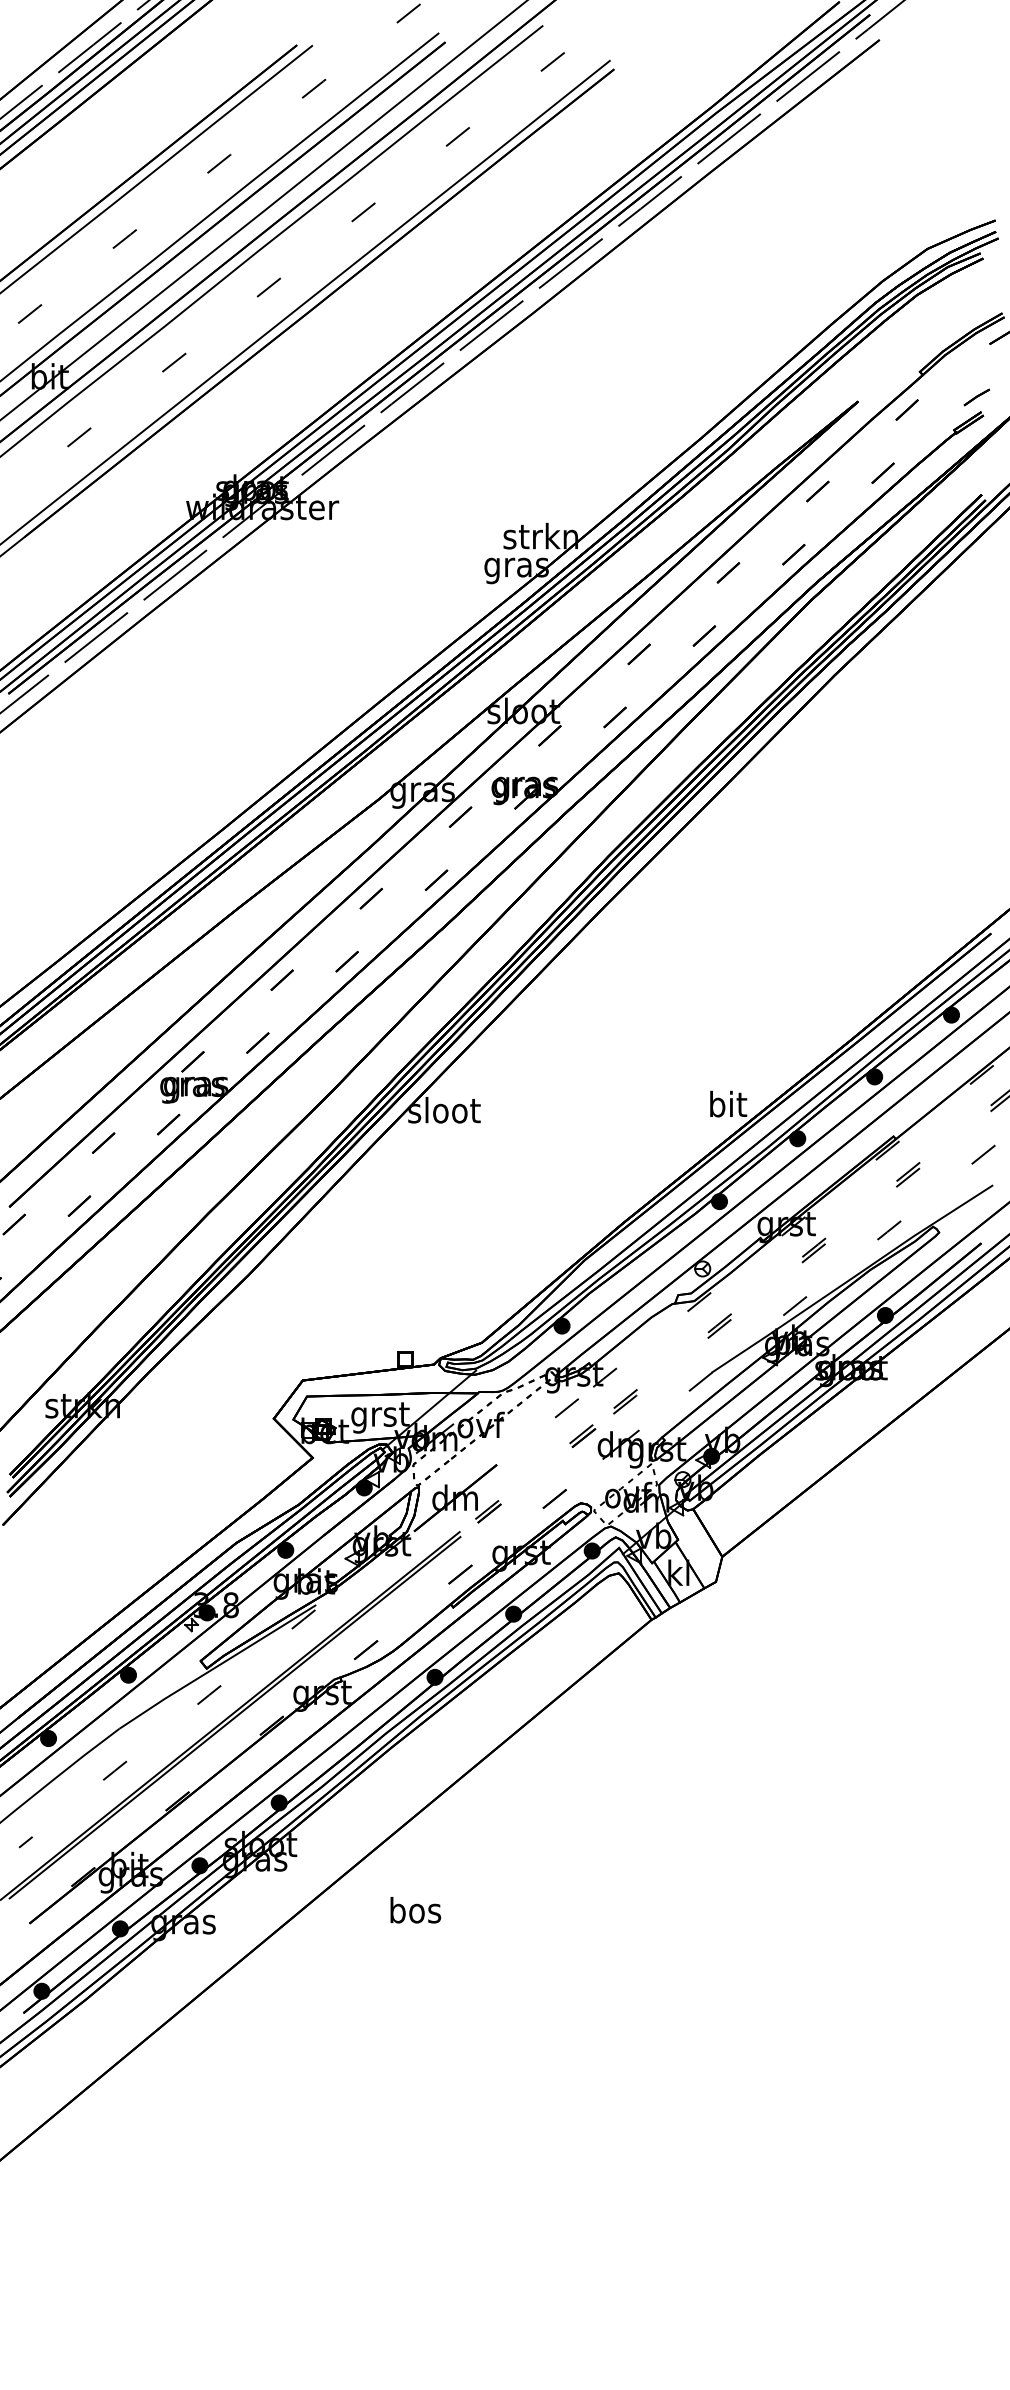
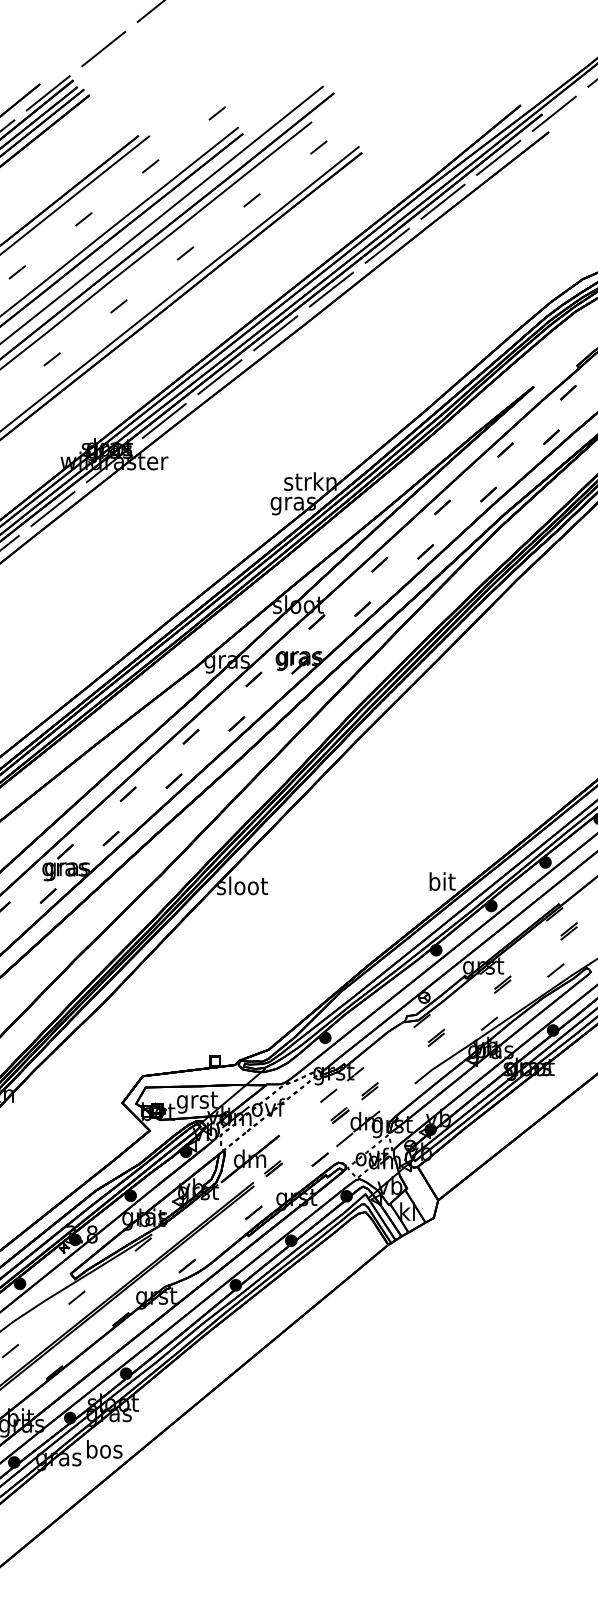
line: (588, 1471) -> (343, 1140), added
text: (415, 1910) -> (104, 1449), moved

